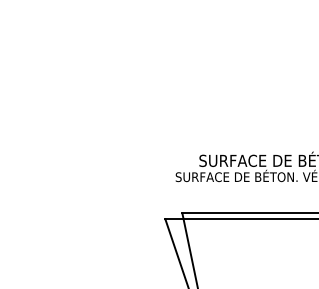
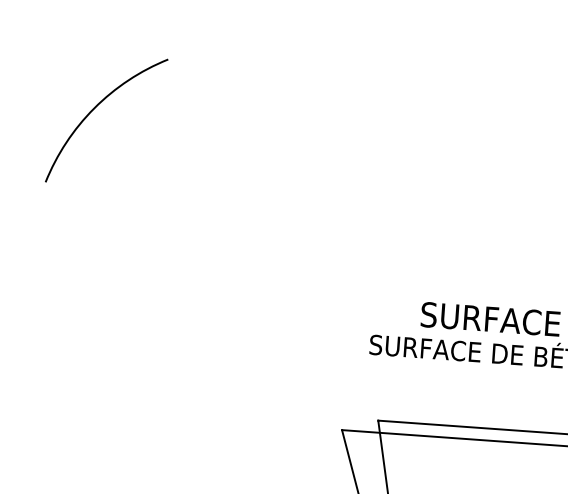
arc: (36, 73) -> (96, 108), added

